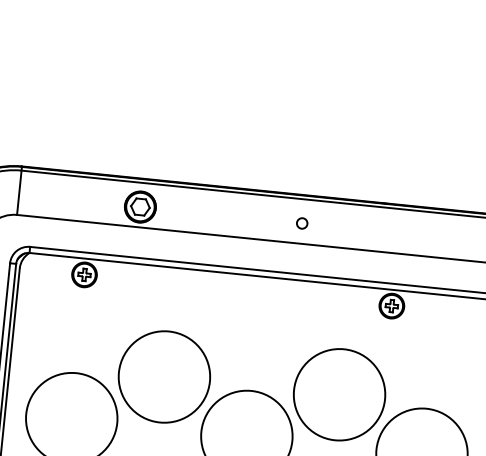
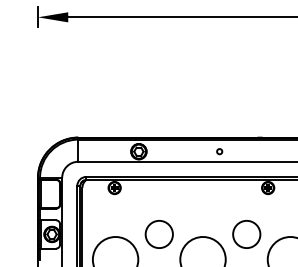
circle: (164, 377) -> (159, 234), size x0.6
circle: (339, 394) -> (246, 234), size x0.6

